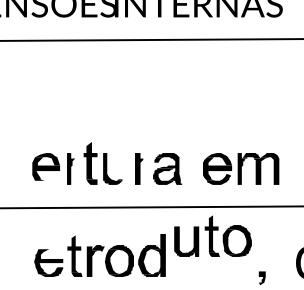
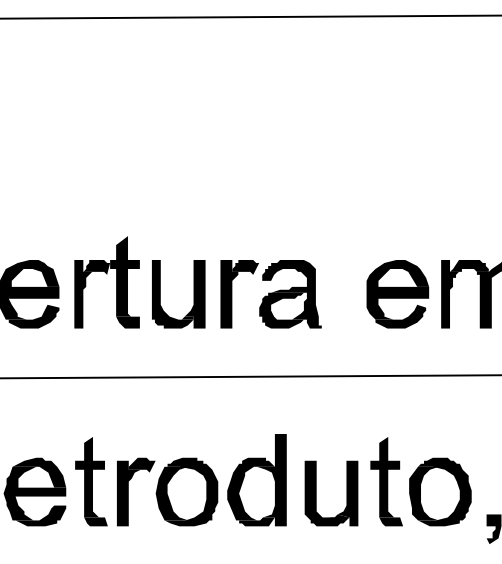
fill: (77, 156) -> (96, 267), added
fill: (146, 156) -> (245, 267), added
fill: (123, 168) -> (195, 293), added
fill: (47, 178) -> (32, 314), added
part: (212, 235) -> (386, 480), moved
fill: (50, 251) -> (38, 471), added

